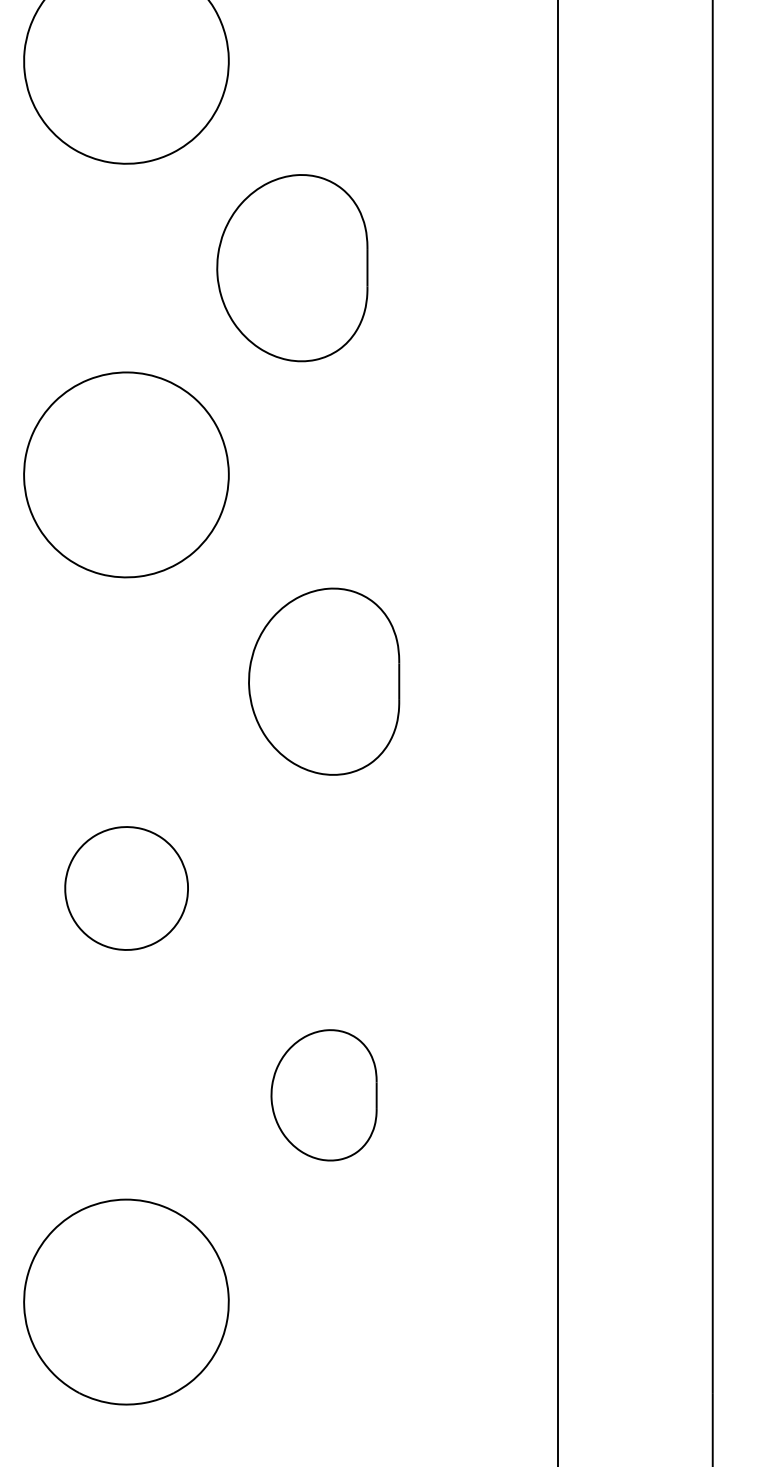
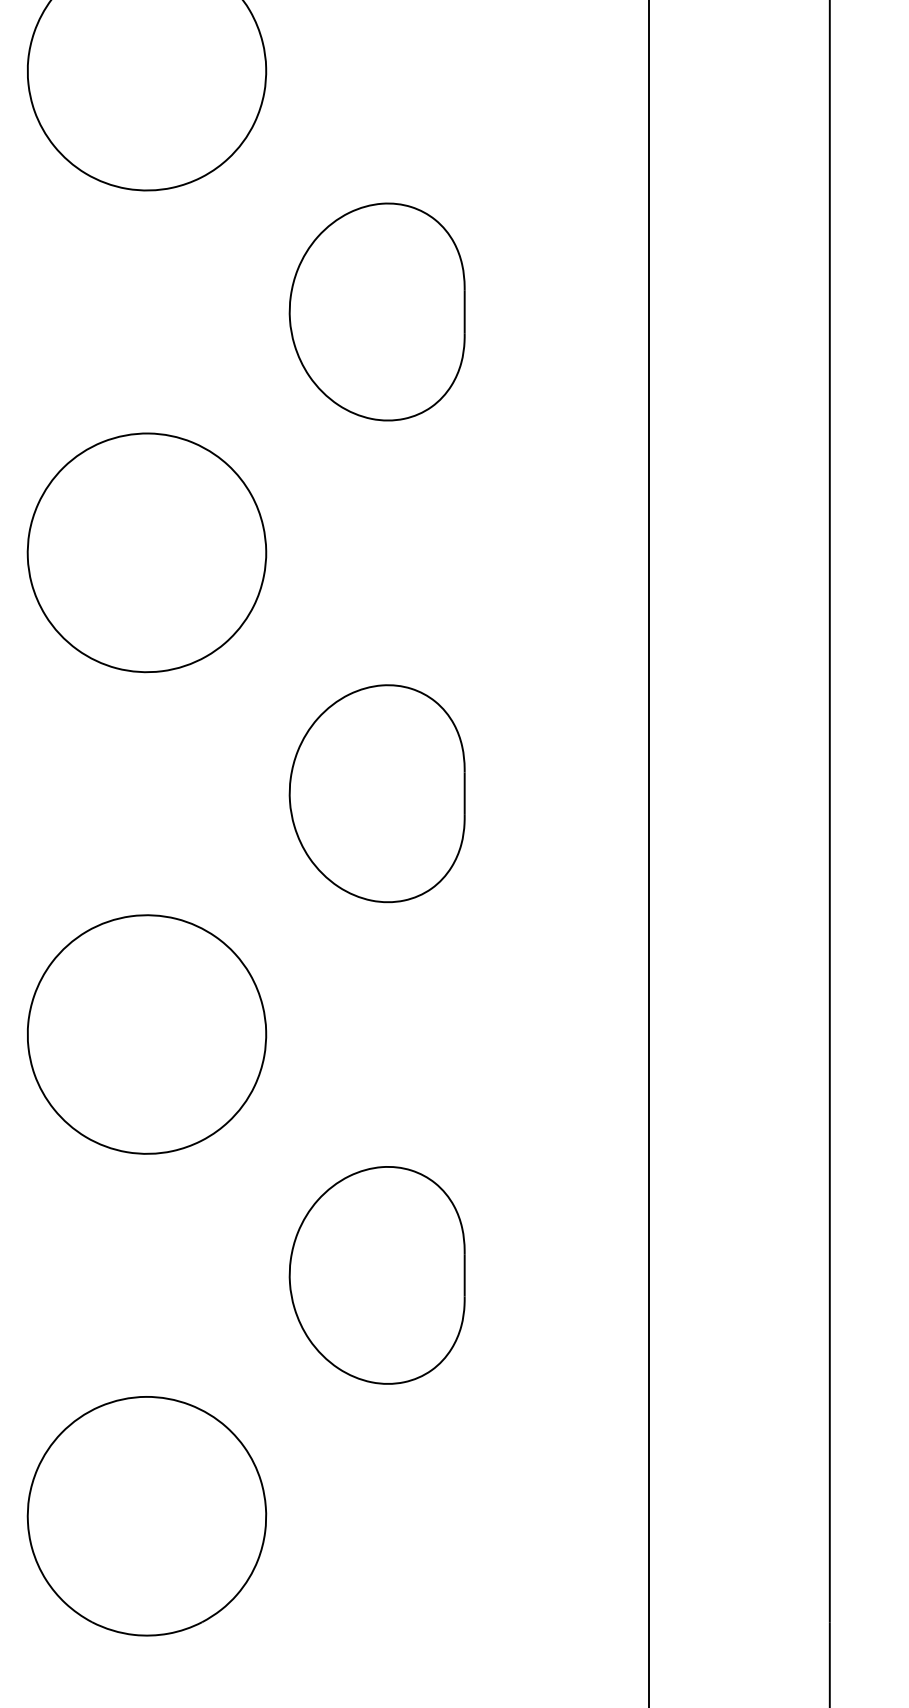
part: (291, 267) -> (376, 311), moved
part: (126, 888) -> (147, 1034), size x1.67
part: (323, 1095) -> (376, 1275), size x1.43

